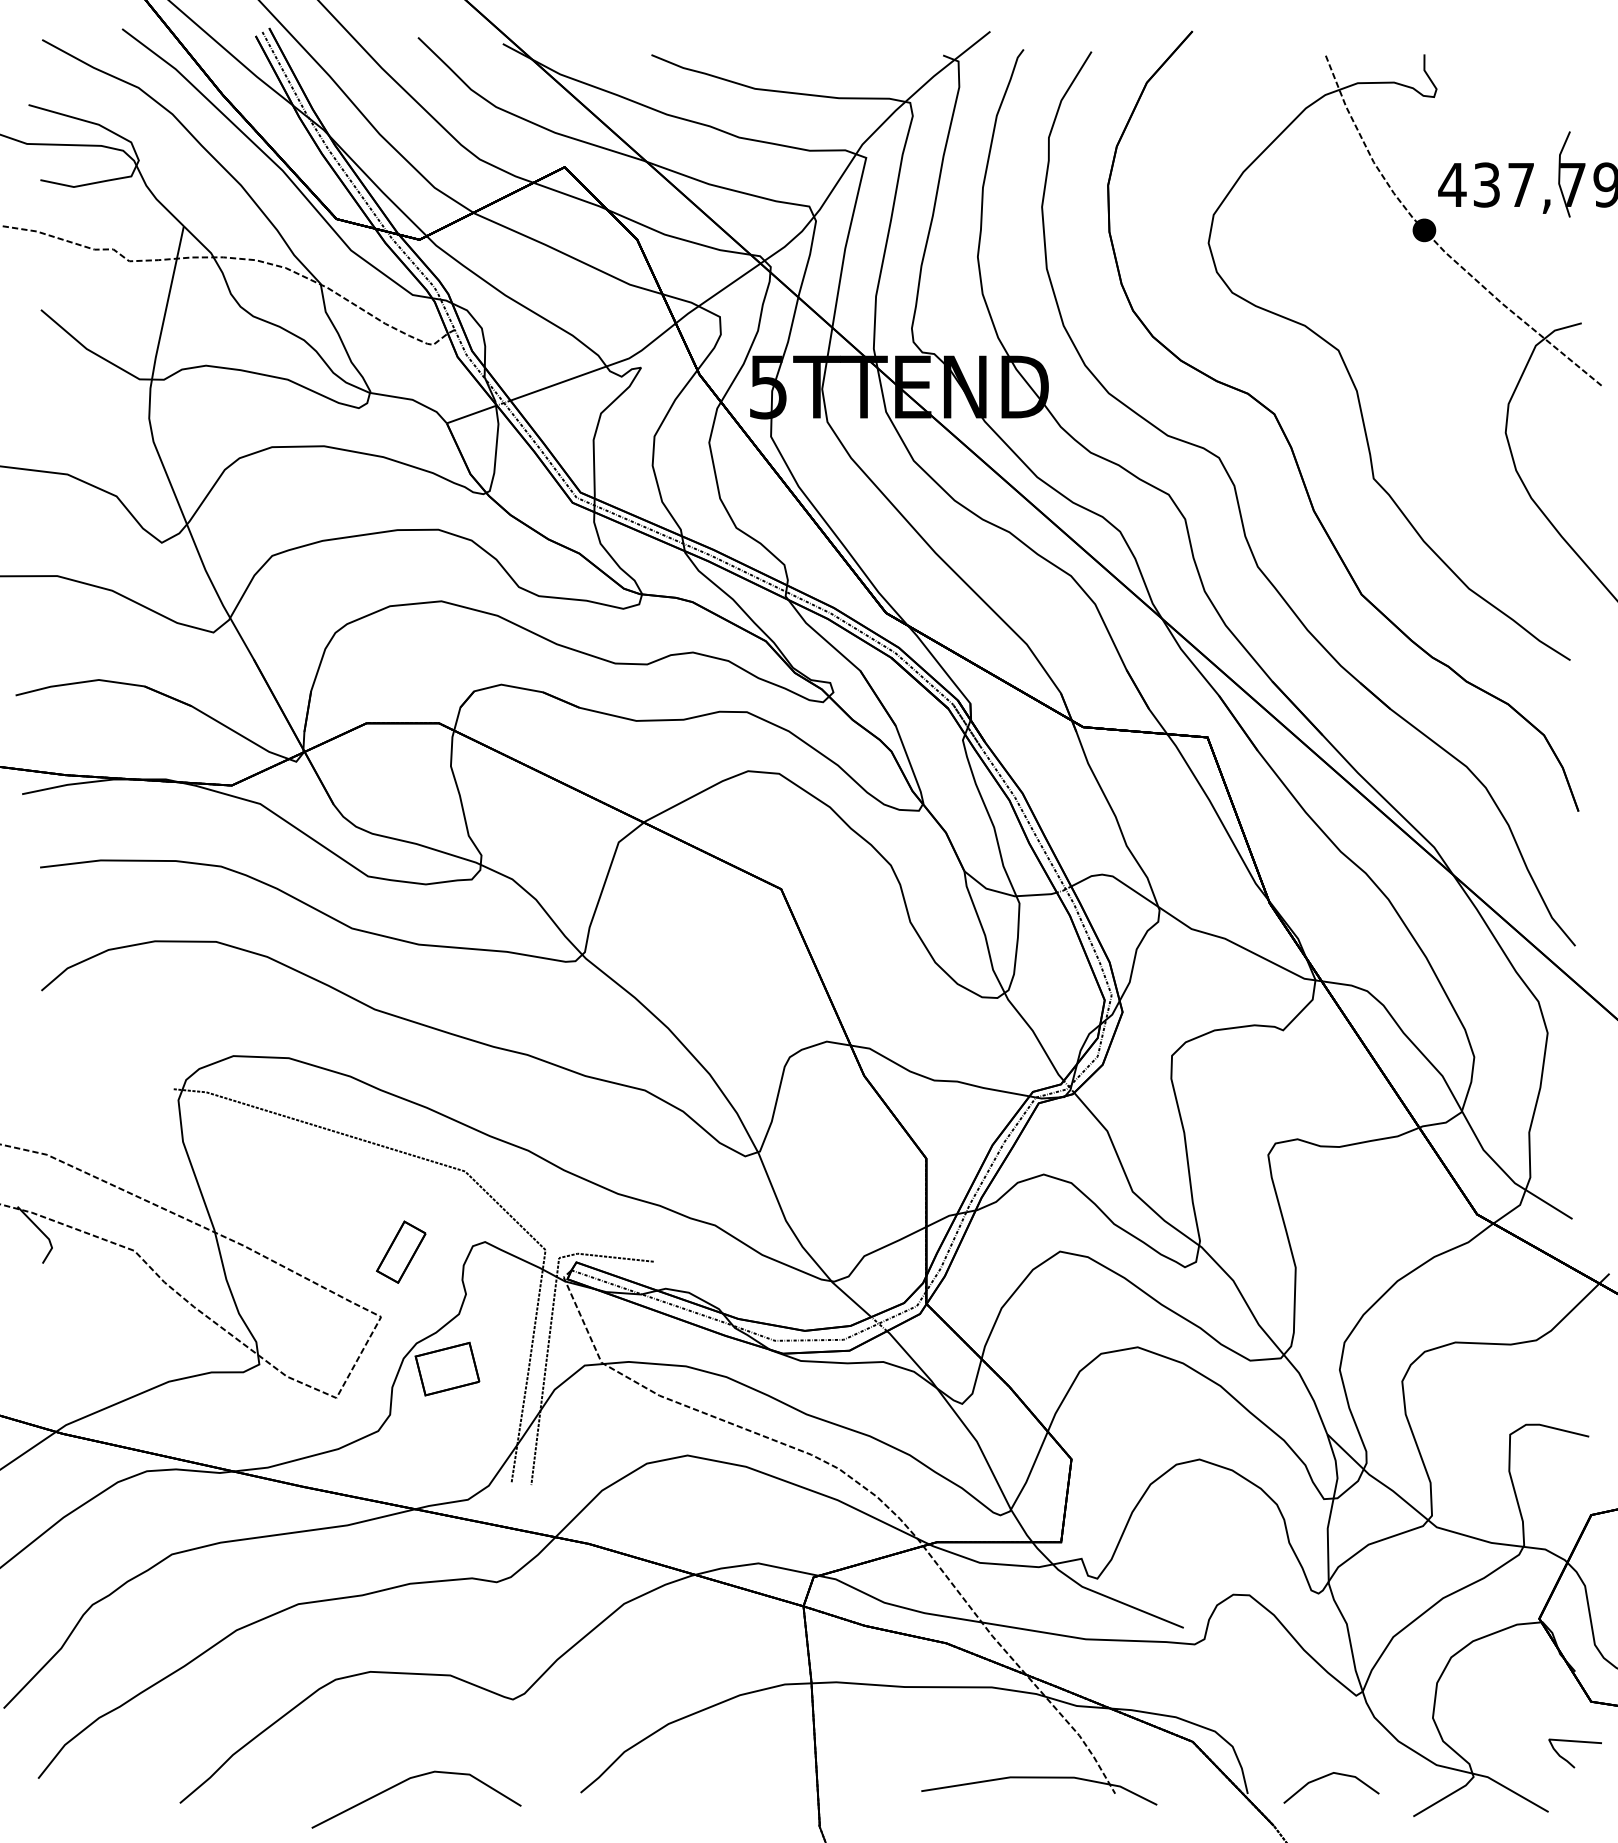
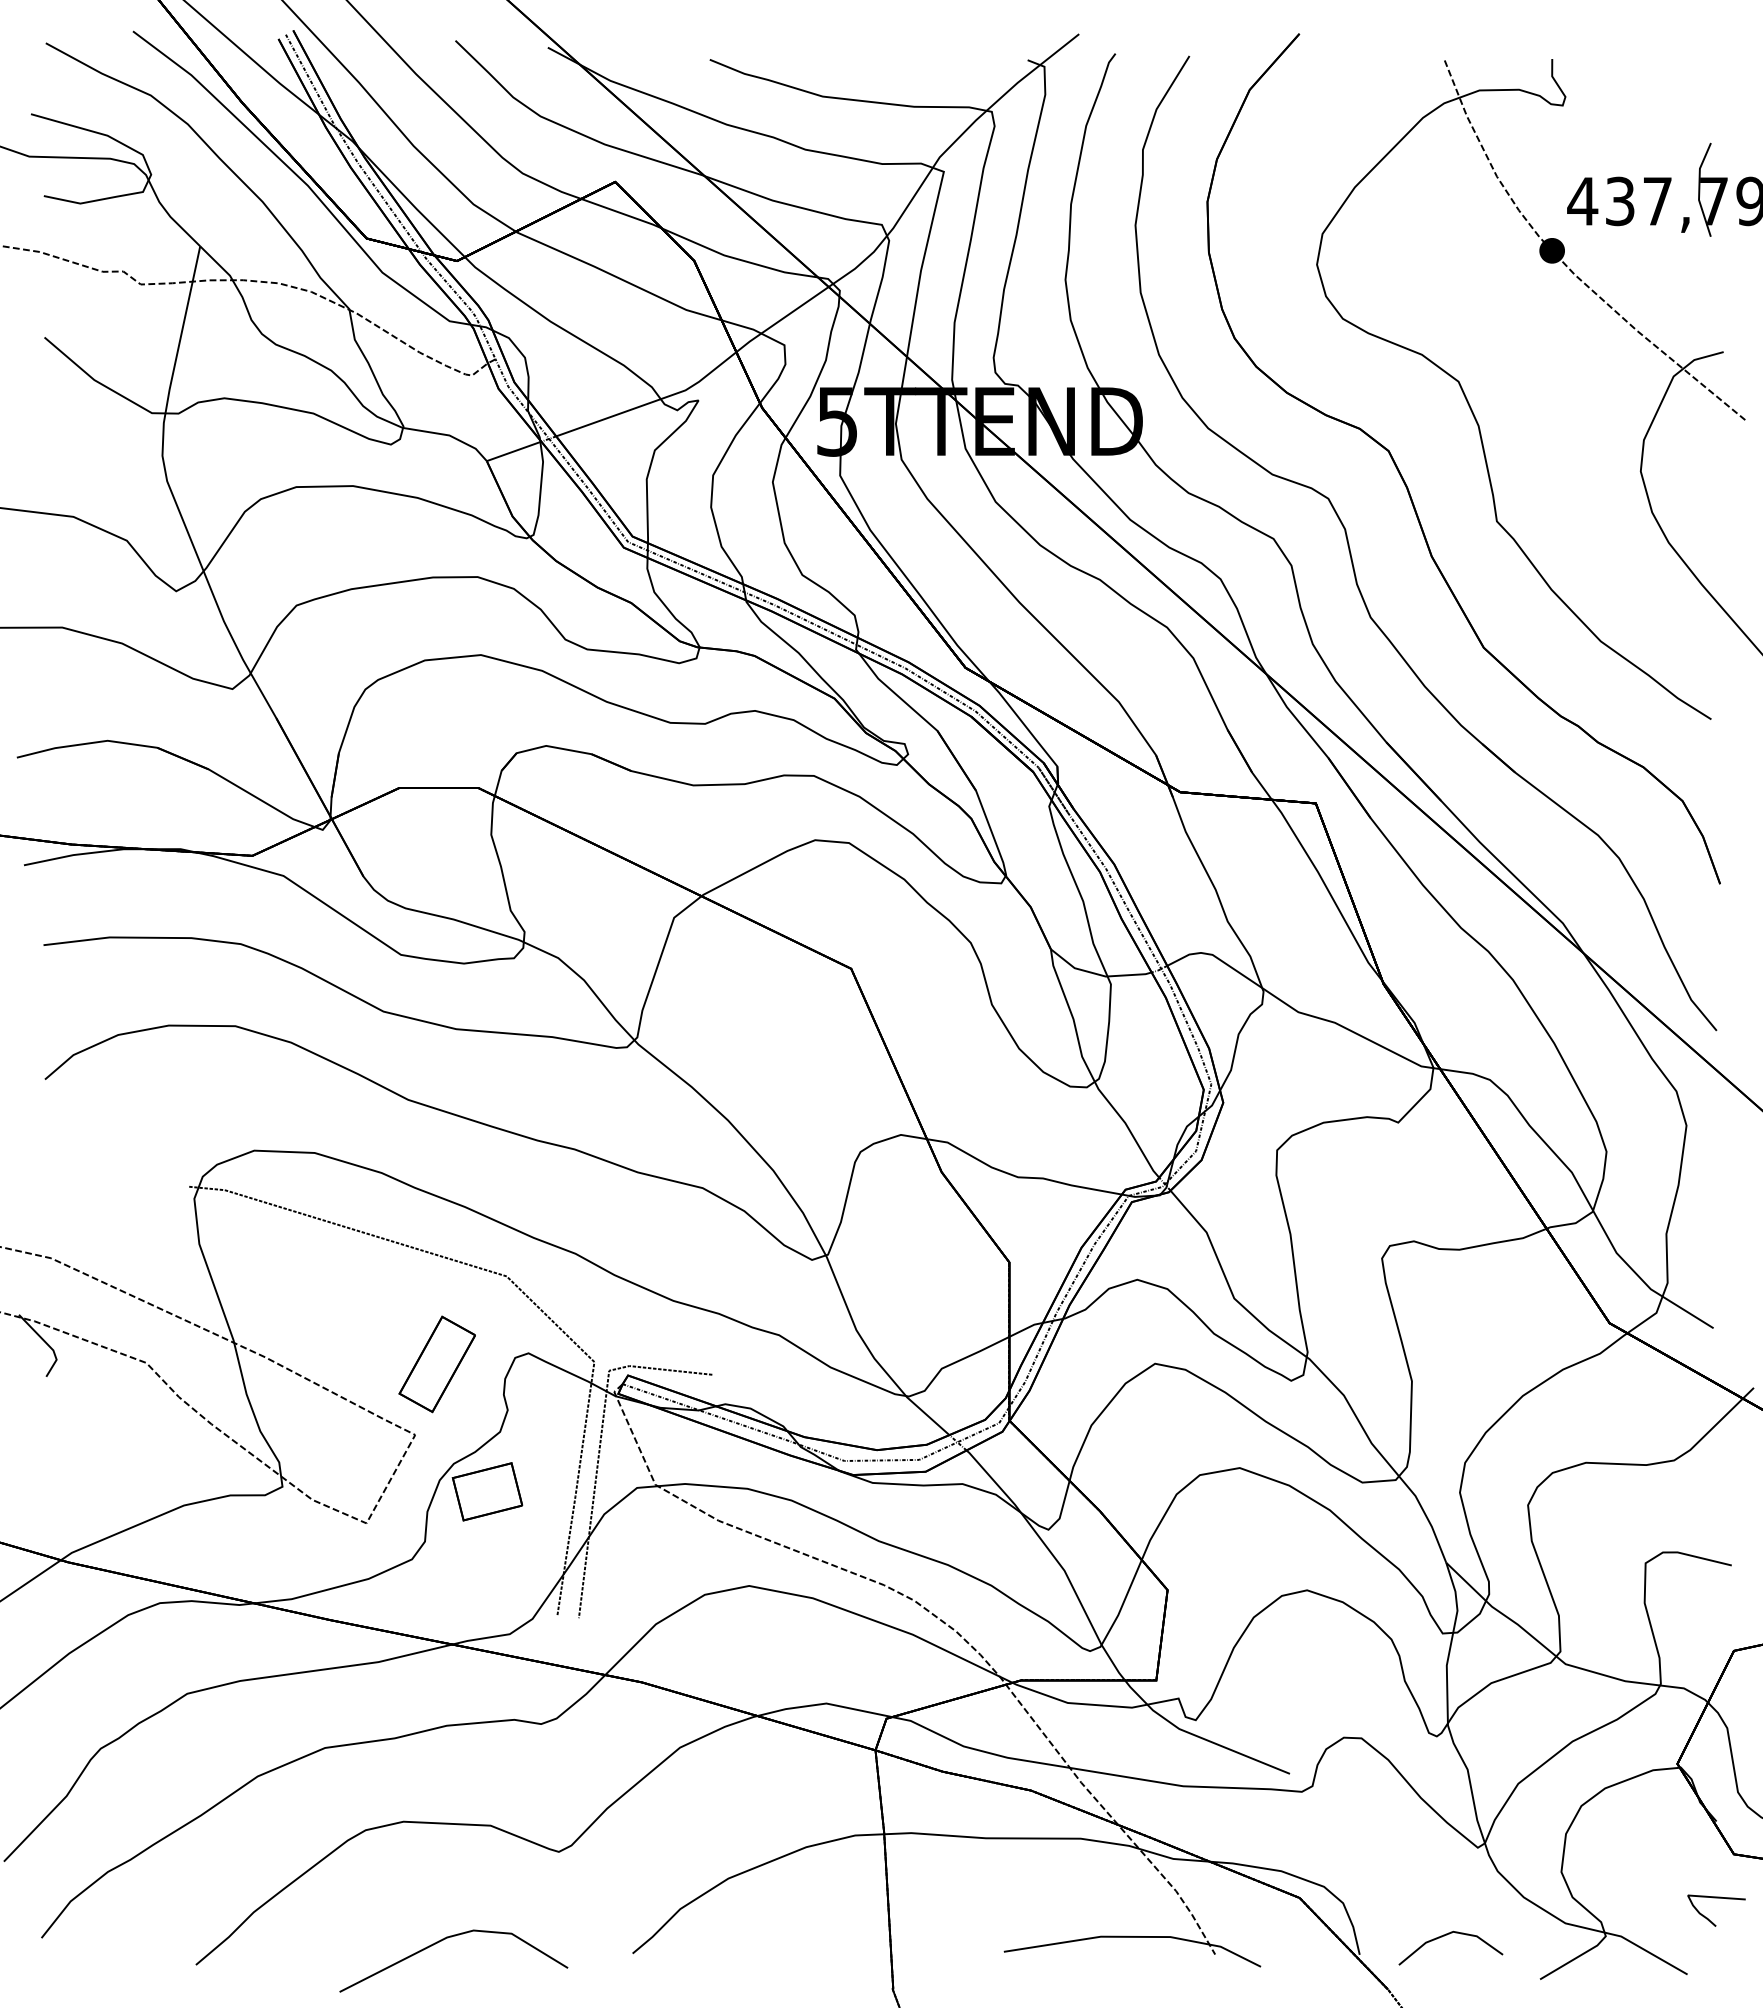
part: (400, 1252) -> (436, 1364), size x1.43

